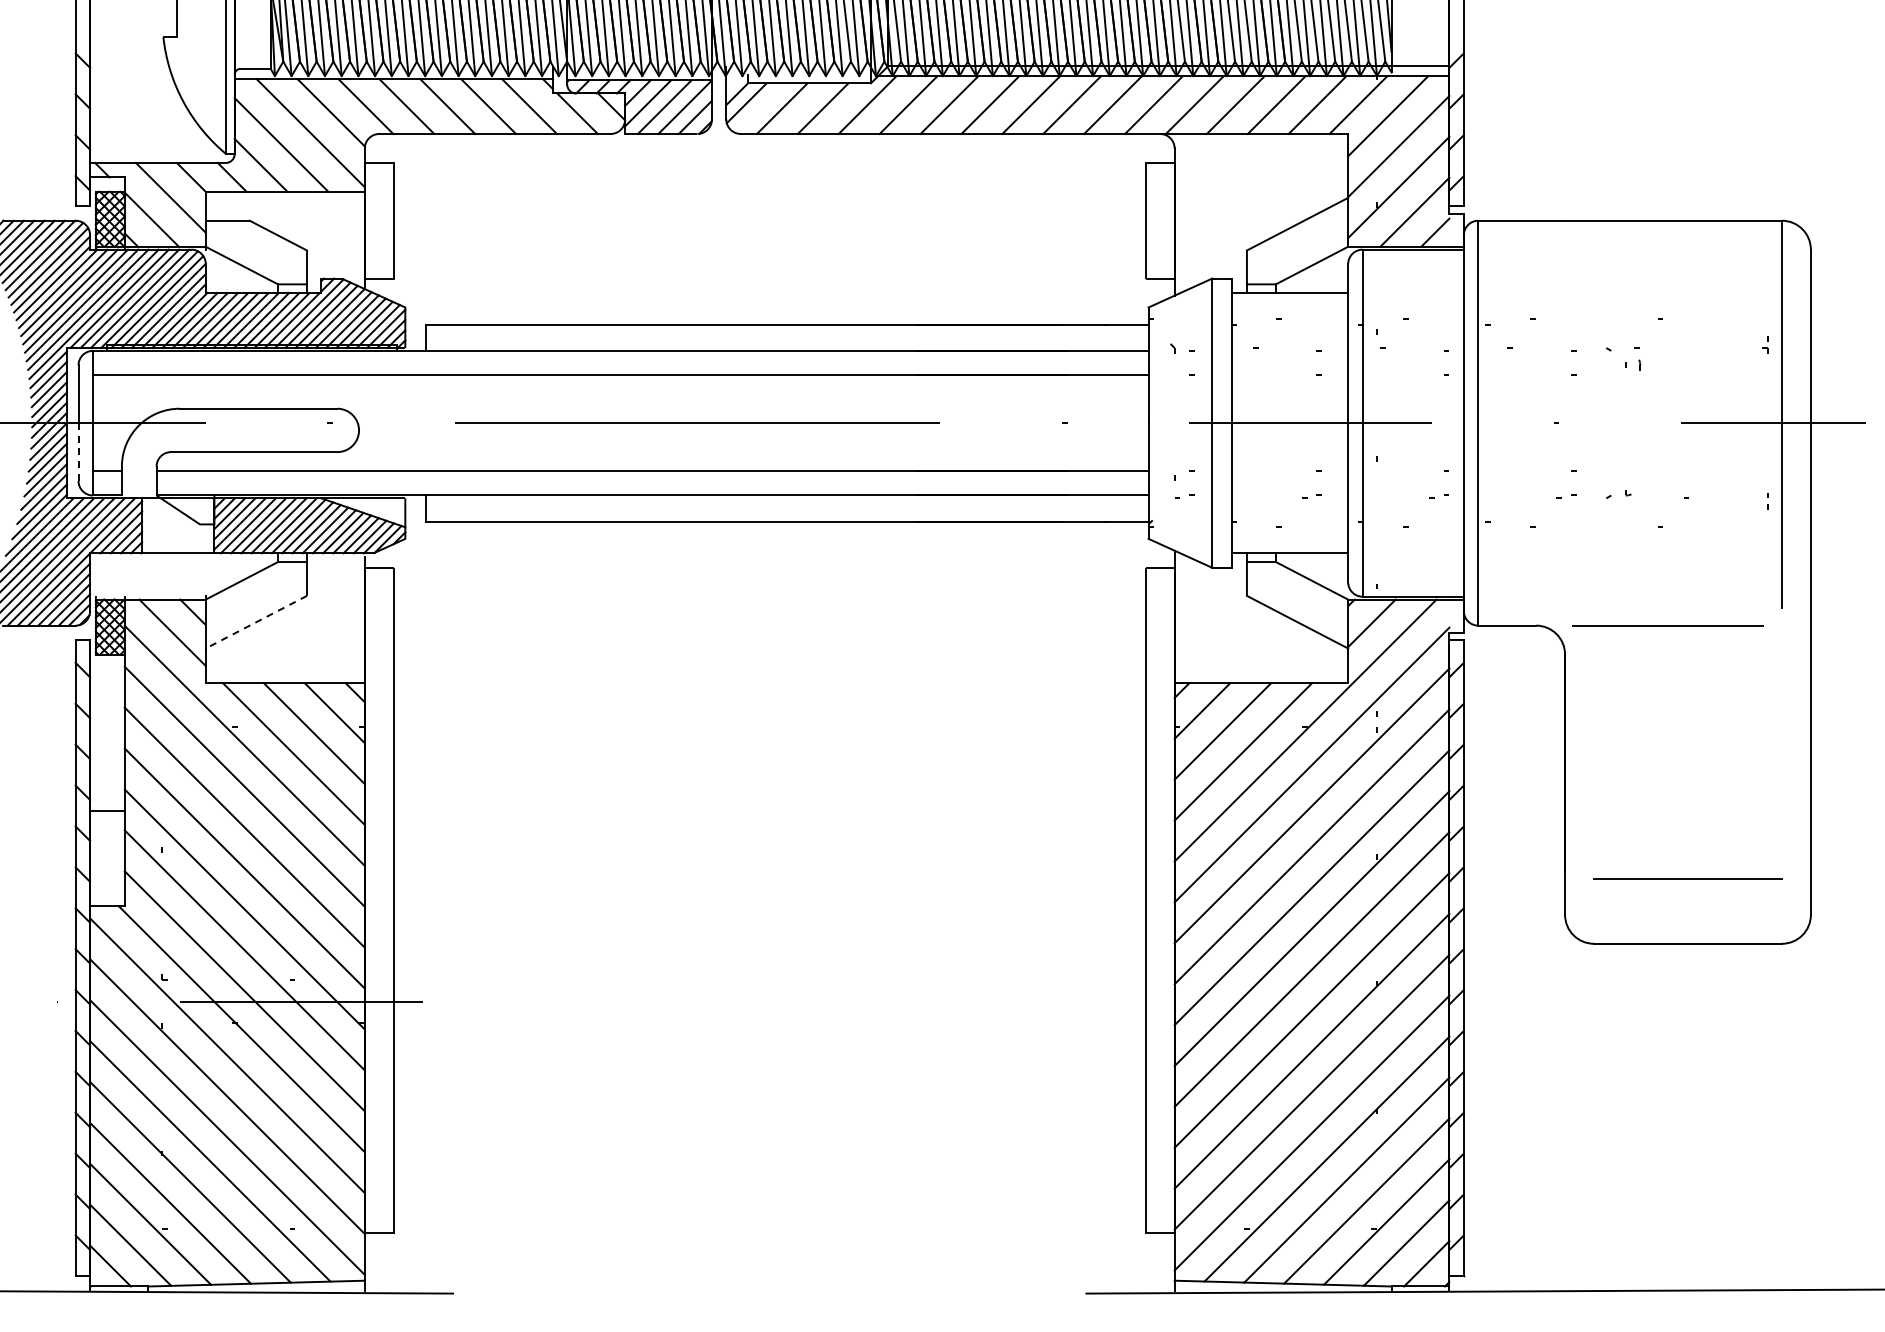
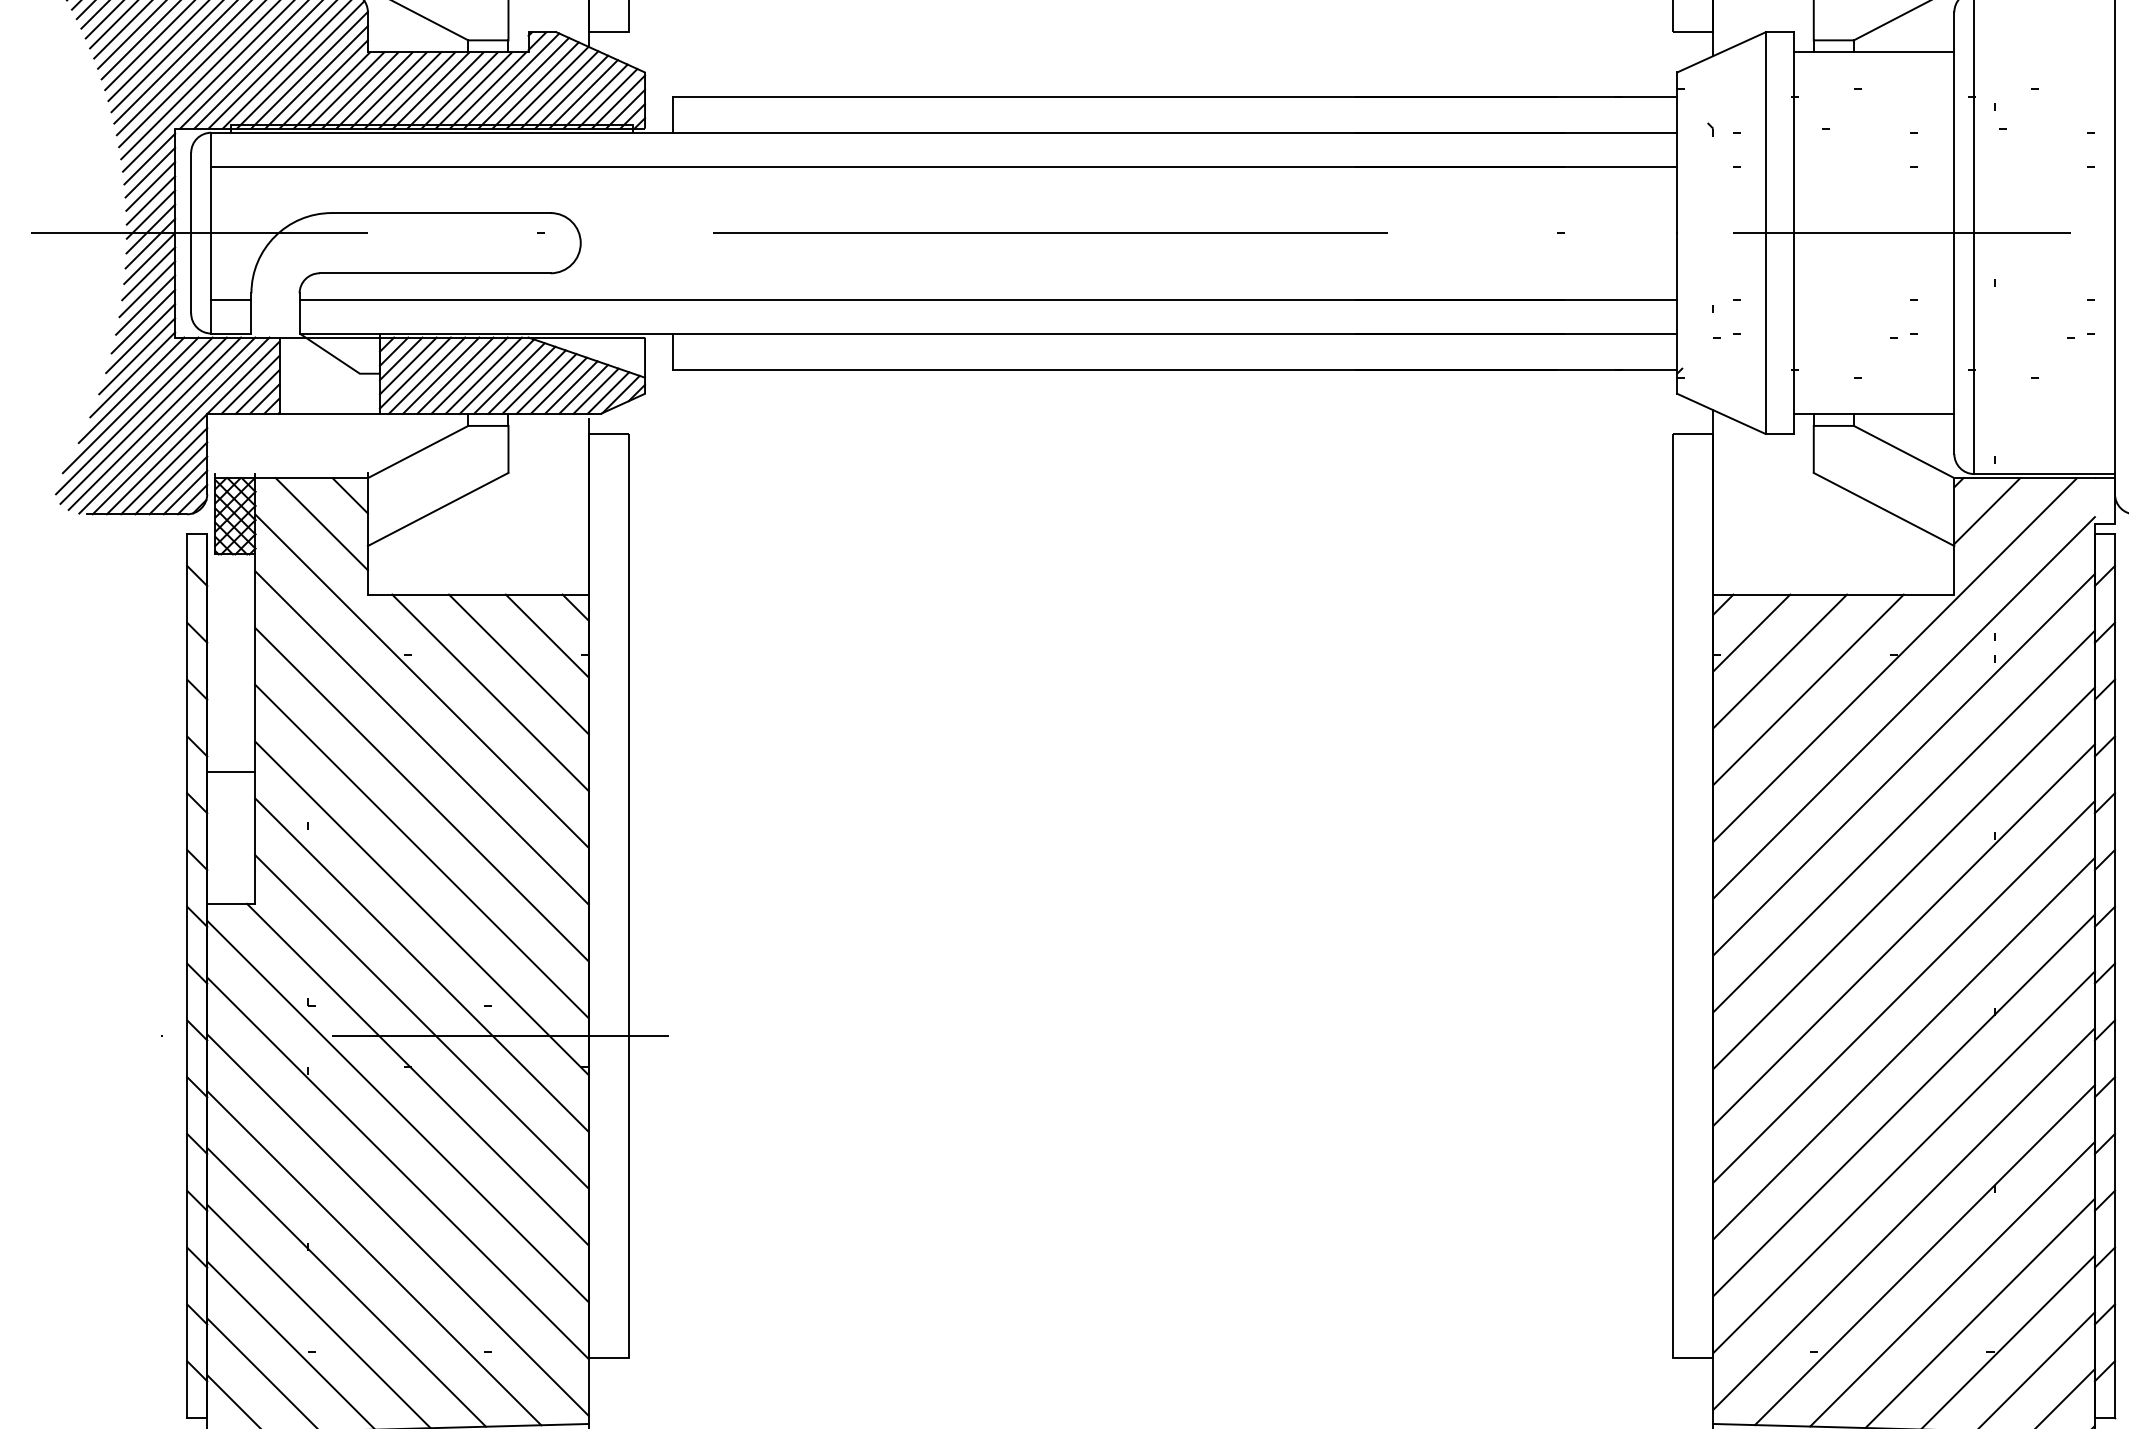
line: (78, 452) -> (191, 273), dashed -> solid
line: (255, 622) -> (436, 509), dashed -> solid

